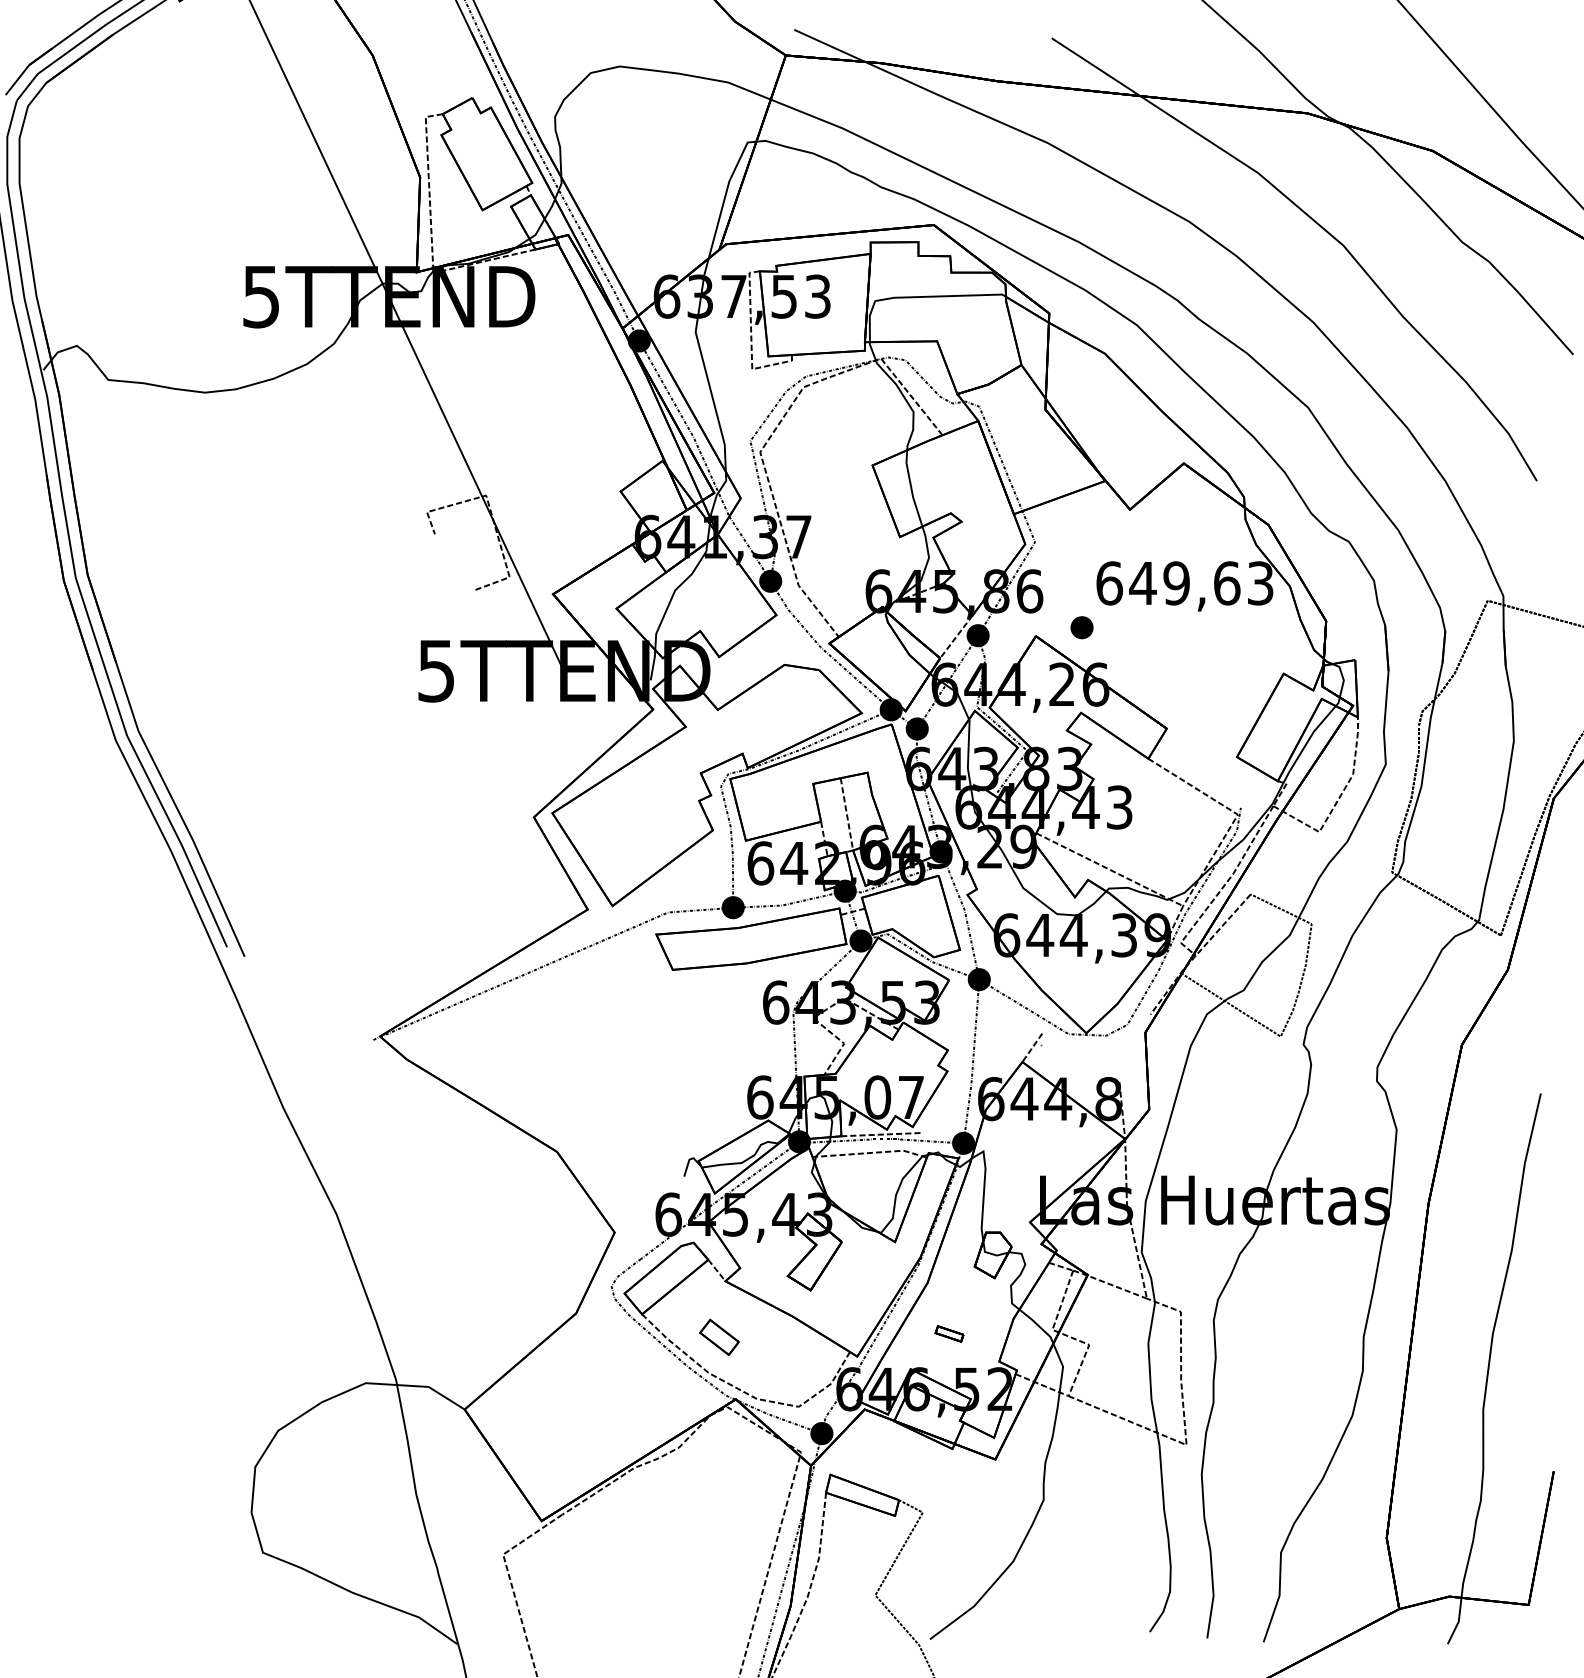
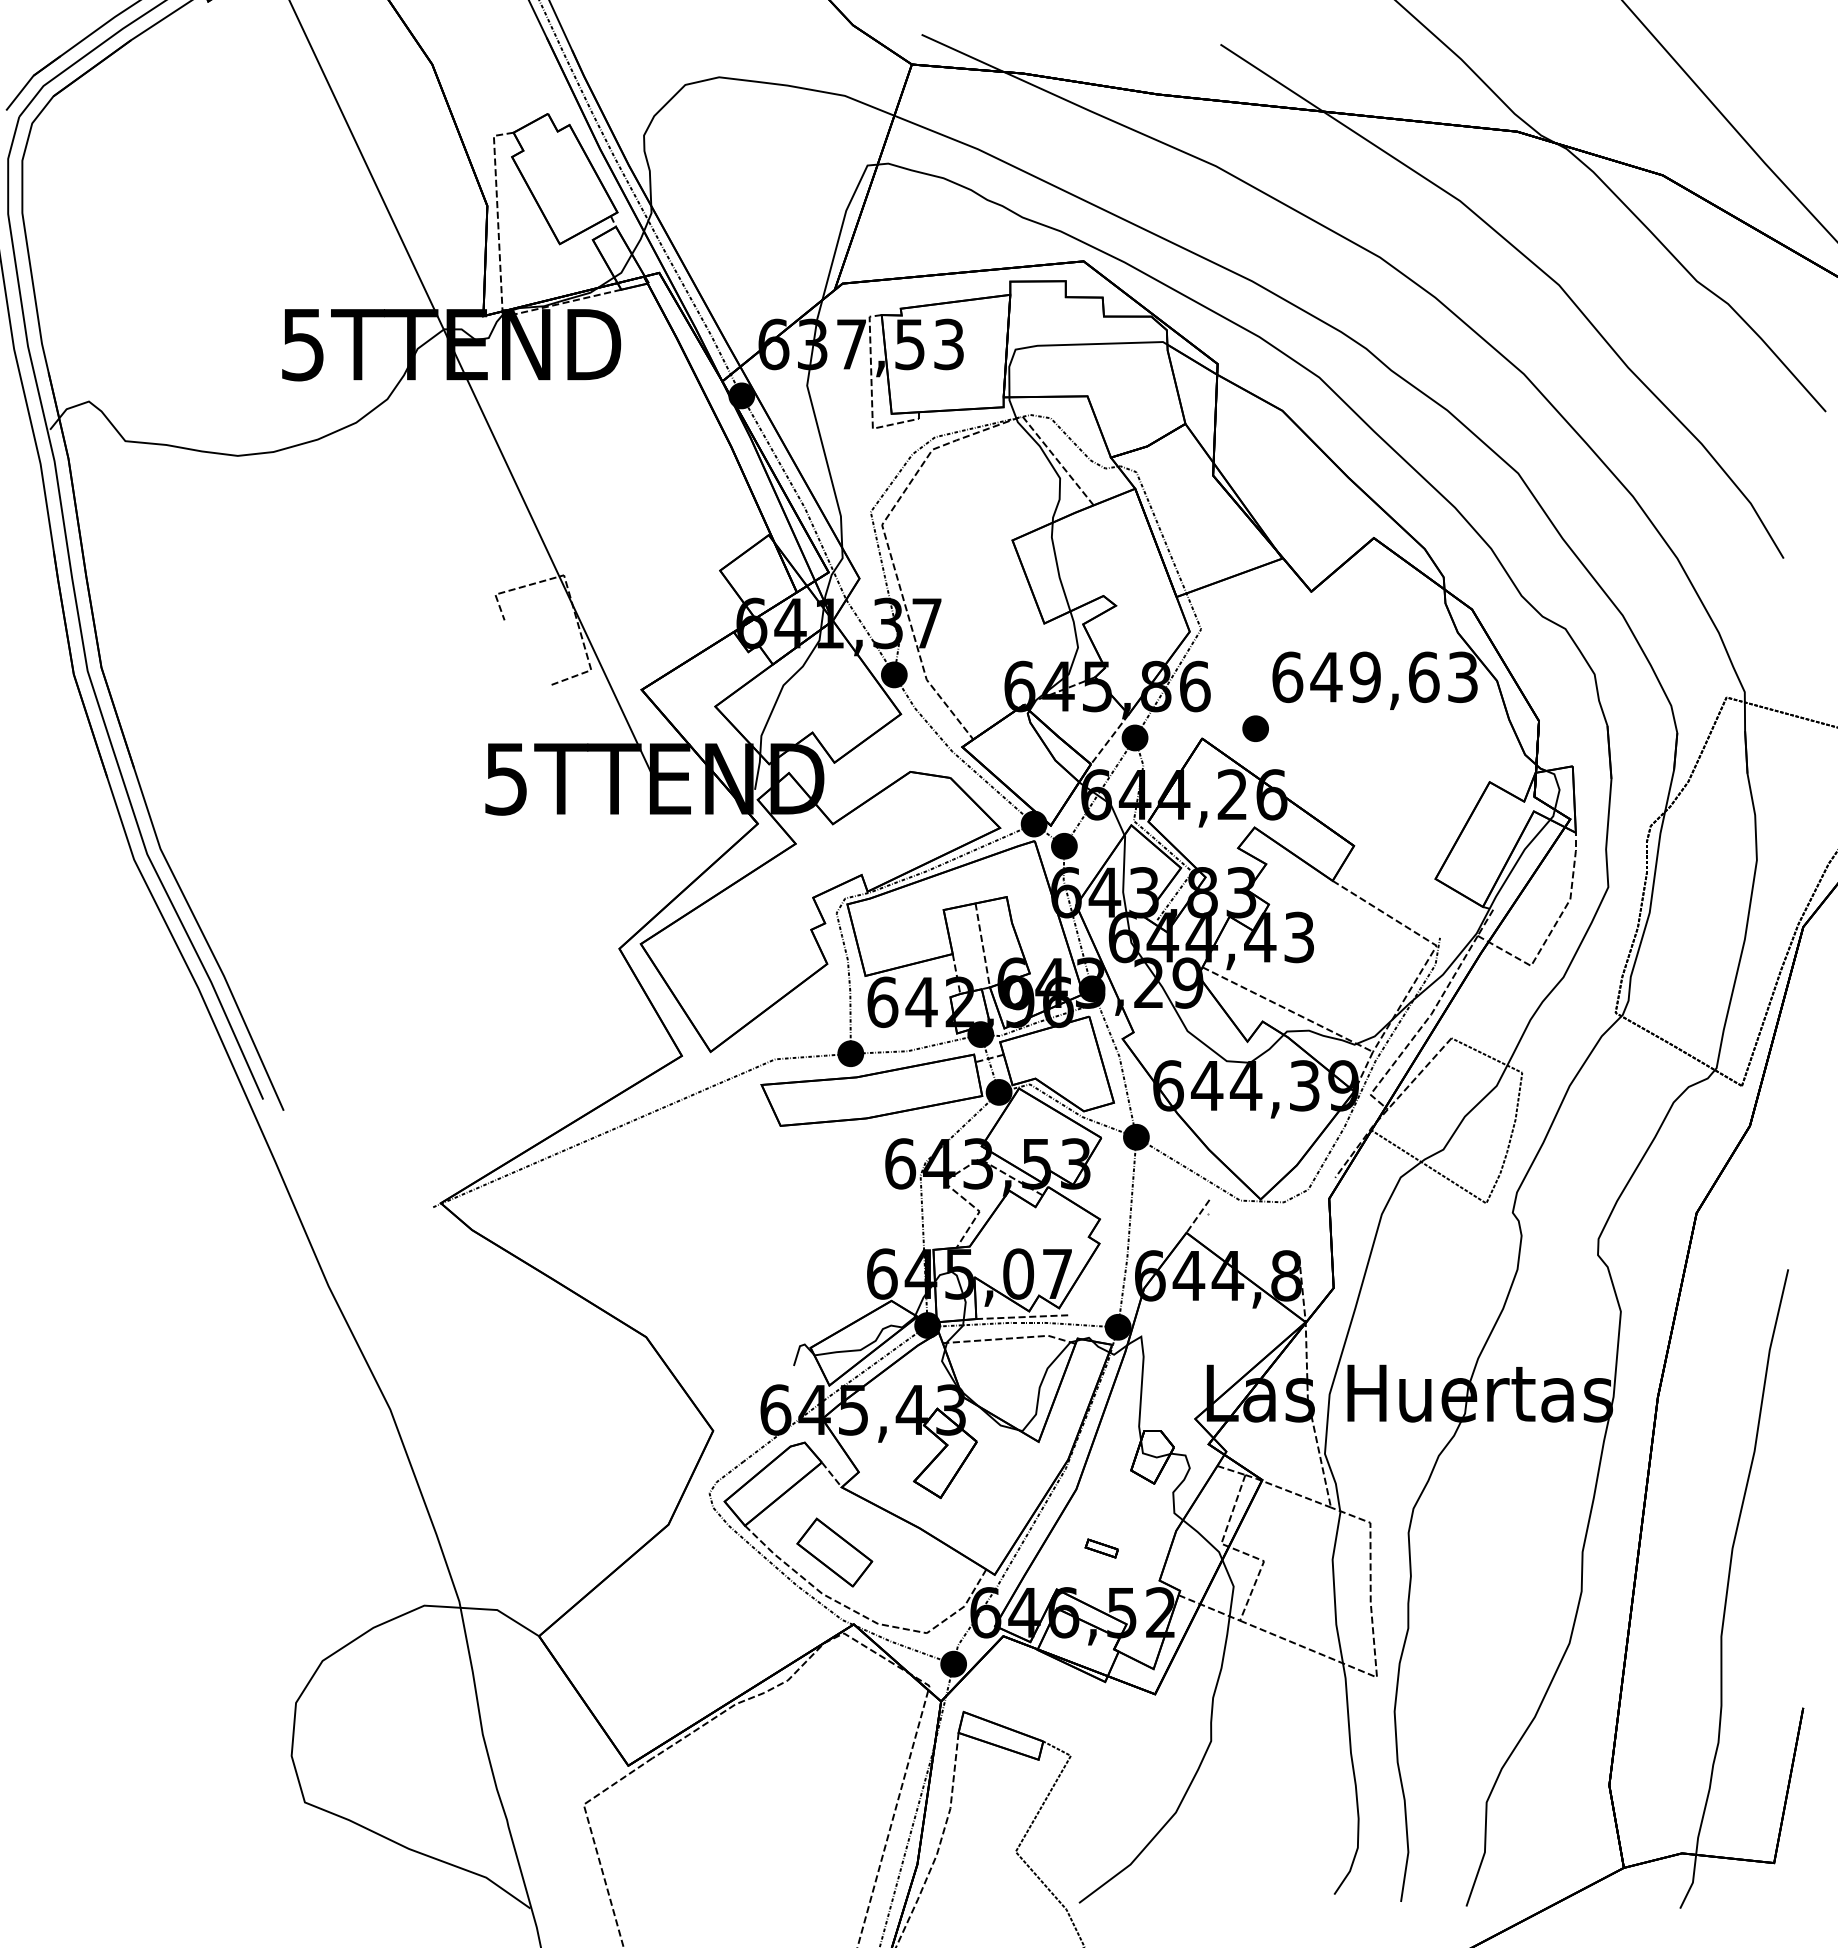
part: (719, 1337) -> (834, 1552), size x1.67

